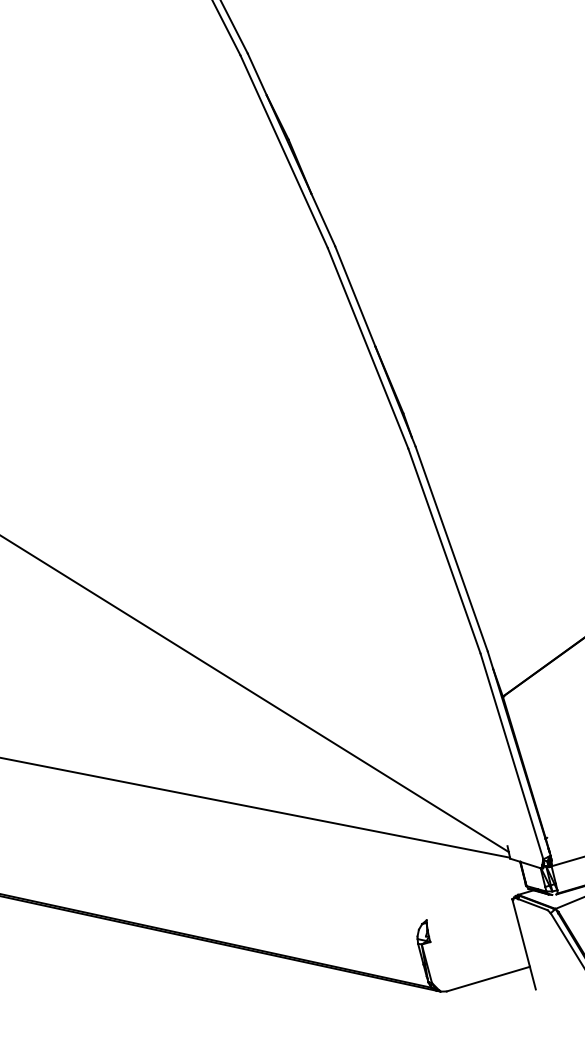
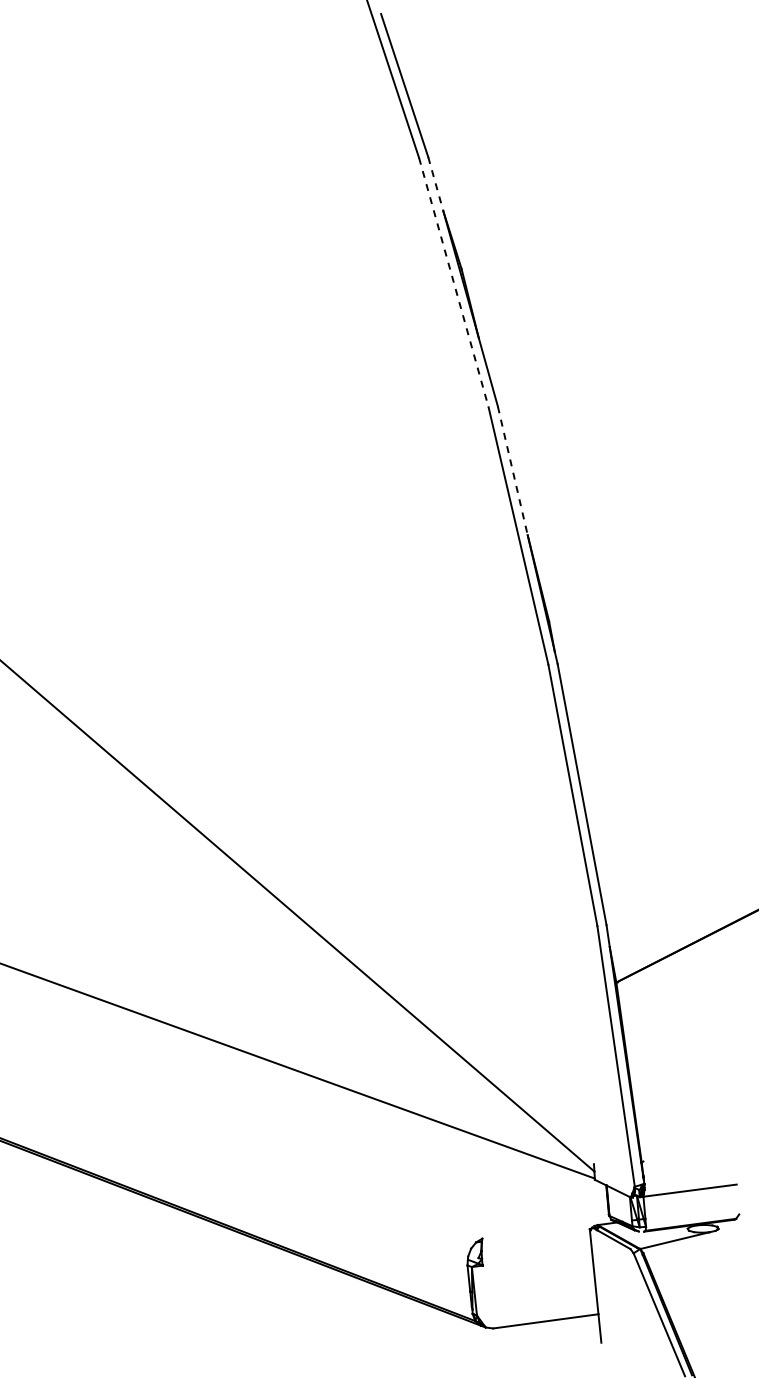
line: (257, 74) -> (435, 184), solid -> dashed
line: (283, 152) -> (453, 283), solid -> dashed
line: (355, 296) -> (512, 471), solid -> dashed

